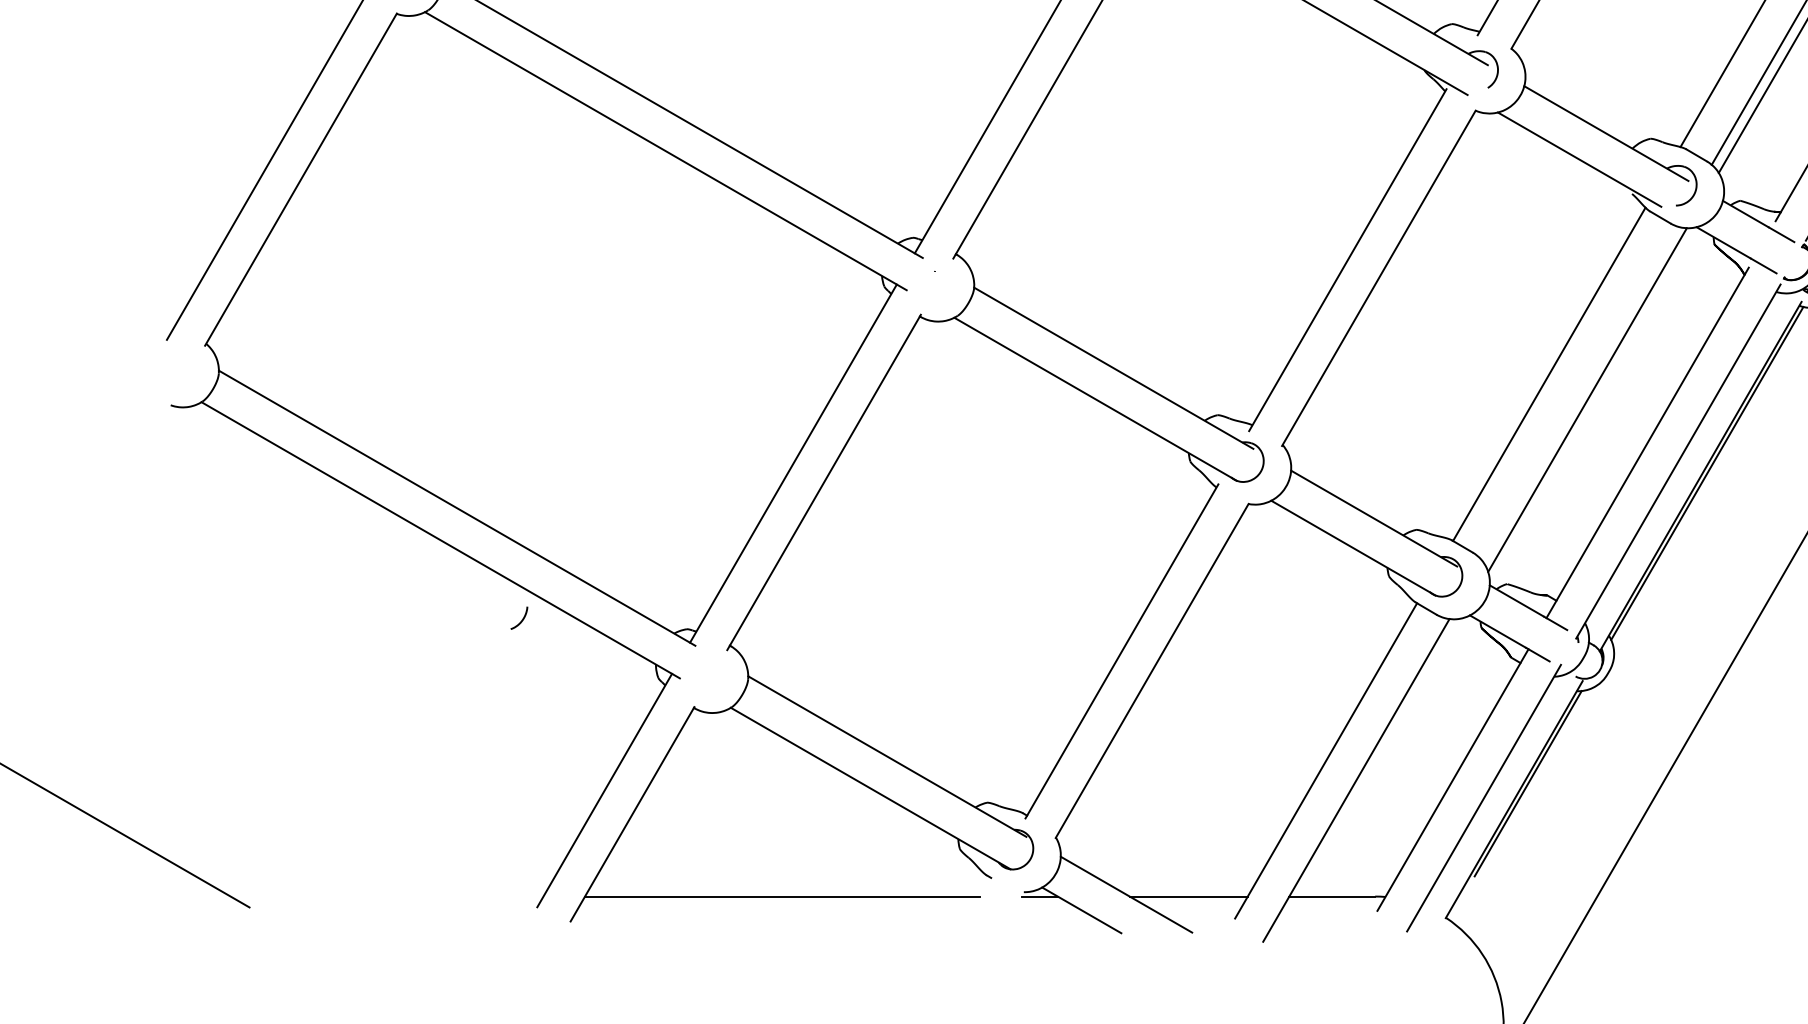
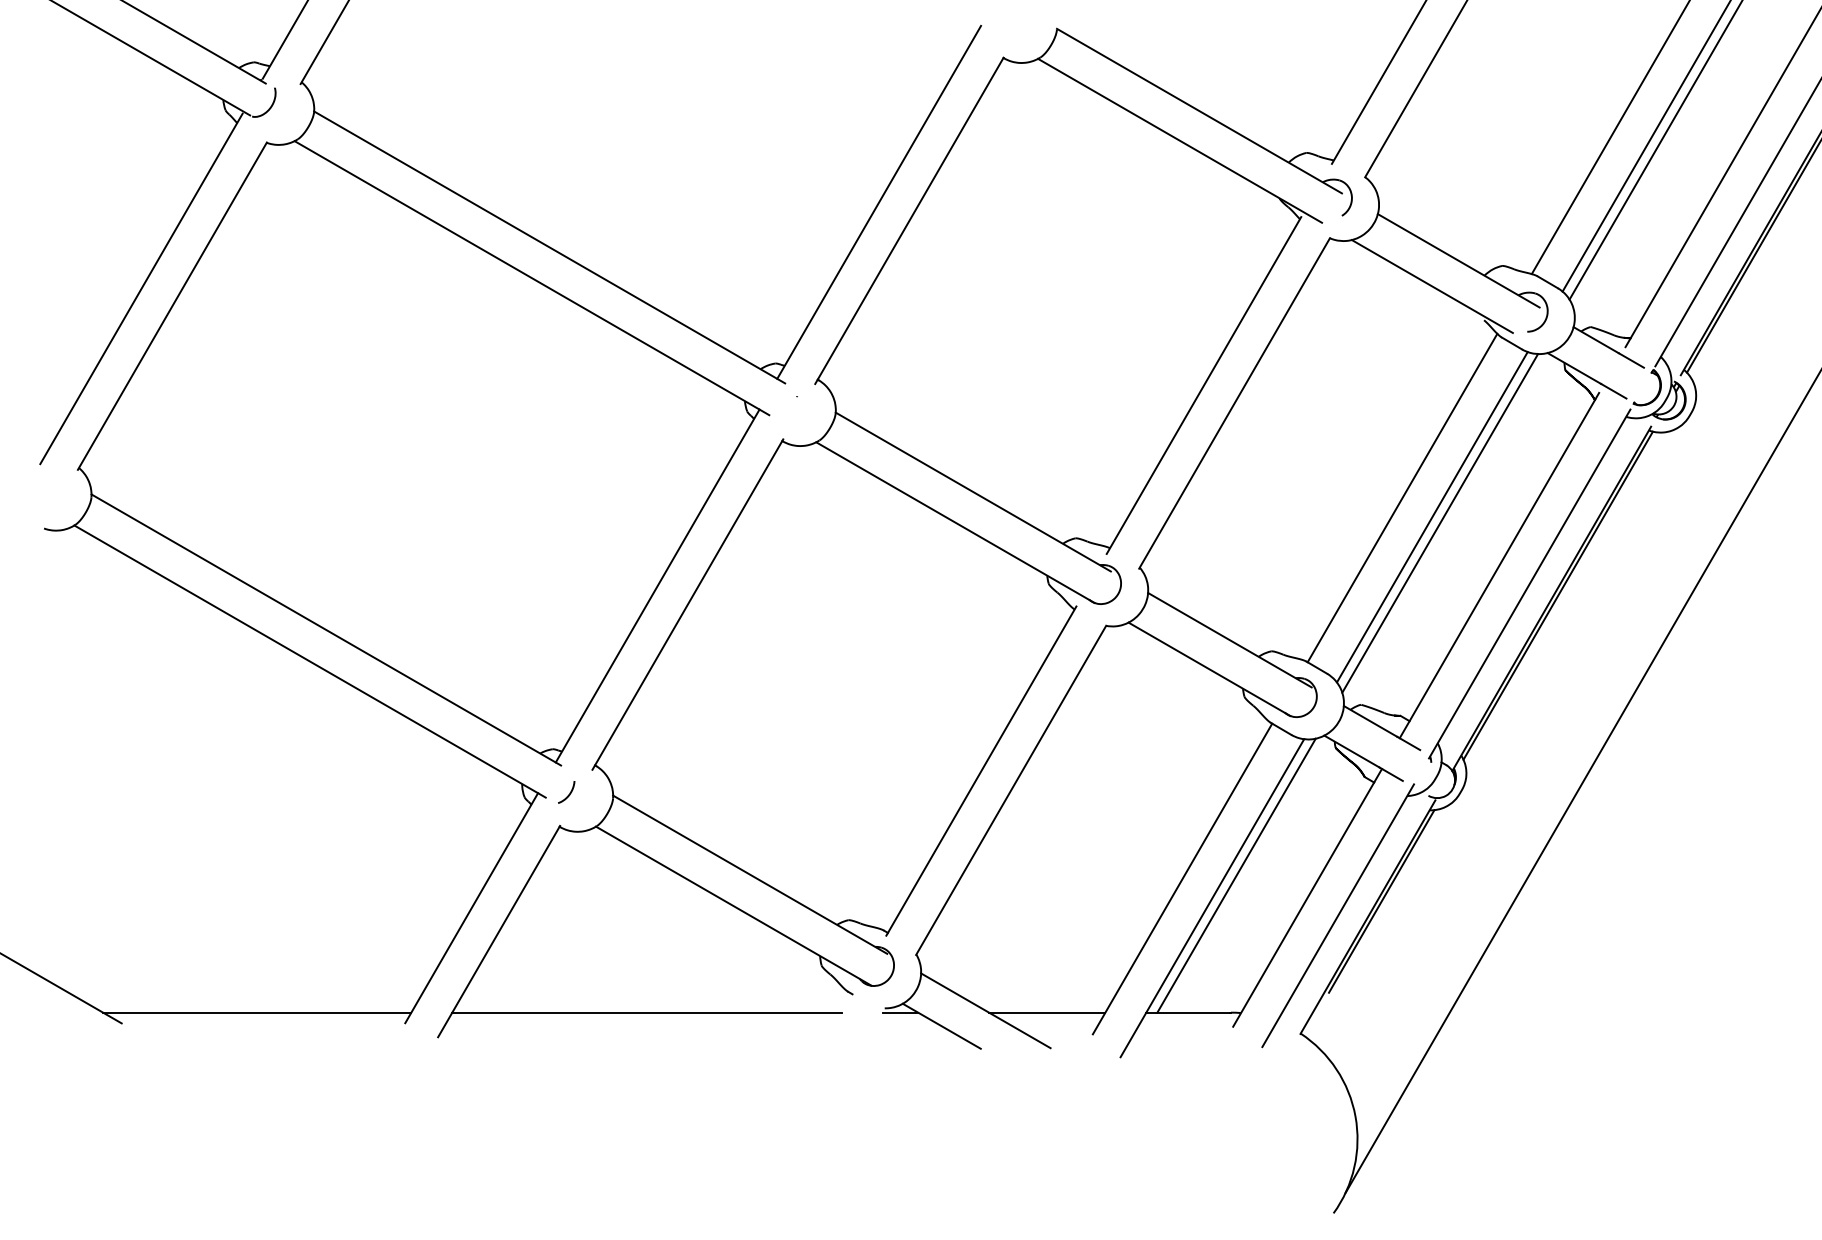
line: (1578, 394) -> (1431, 517), added
curve: (521, 620) -> (568, 794), moved
line: (1380, 757) -> (1236, 875), added
line: (387, 896) -> (257, 1012), added

